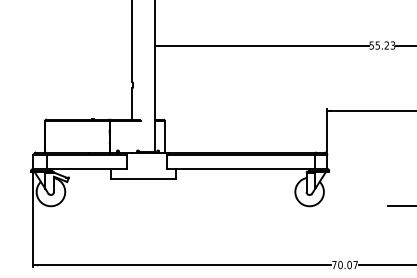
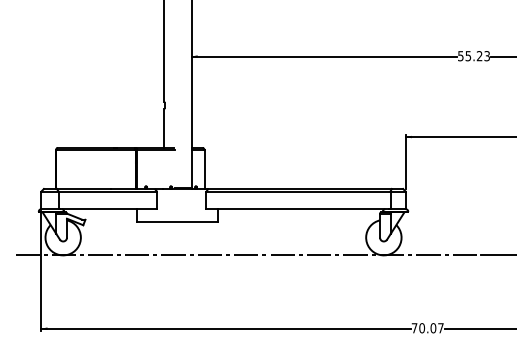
line: (199, 206) -> (247, 255), added

